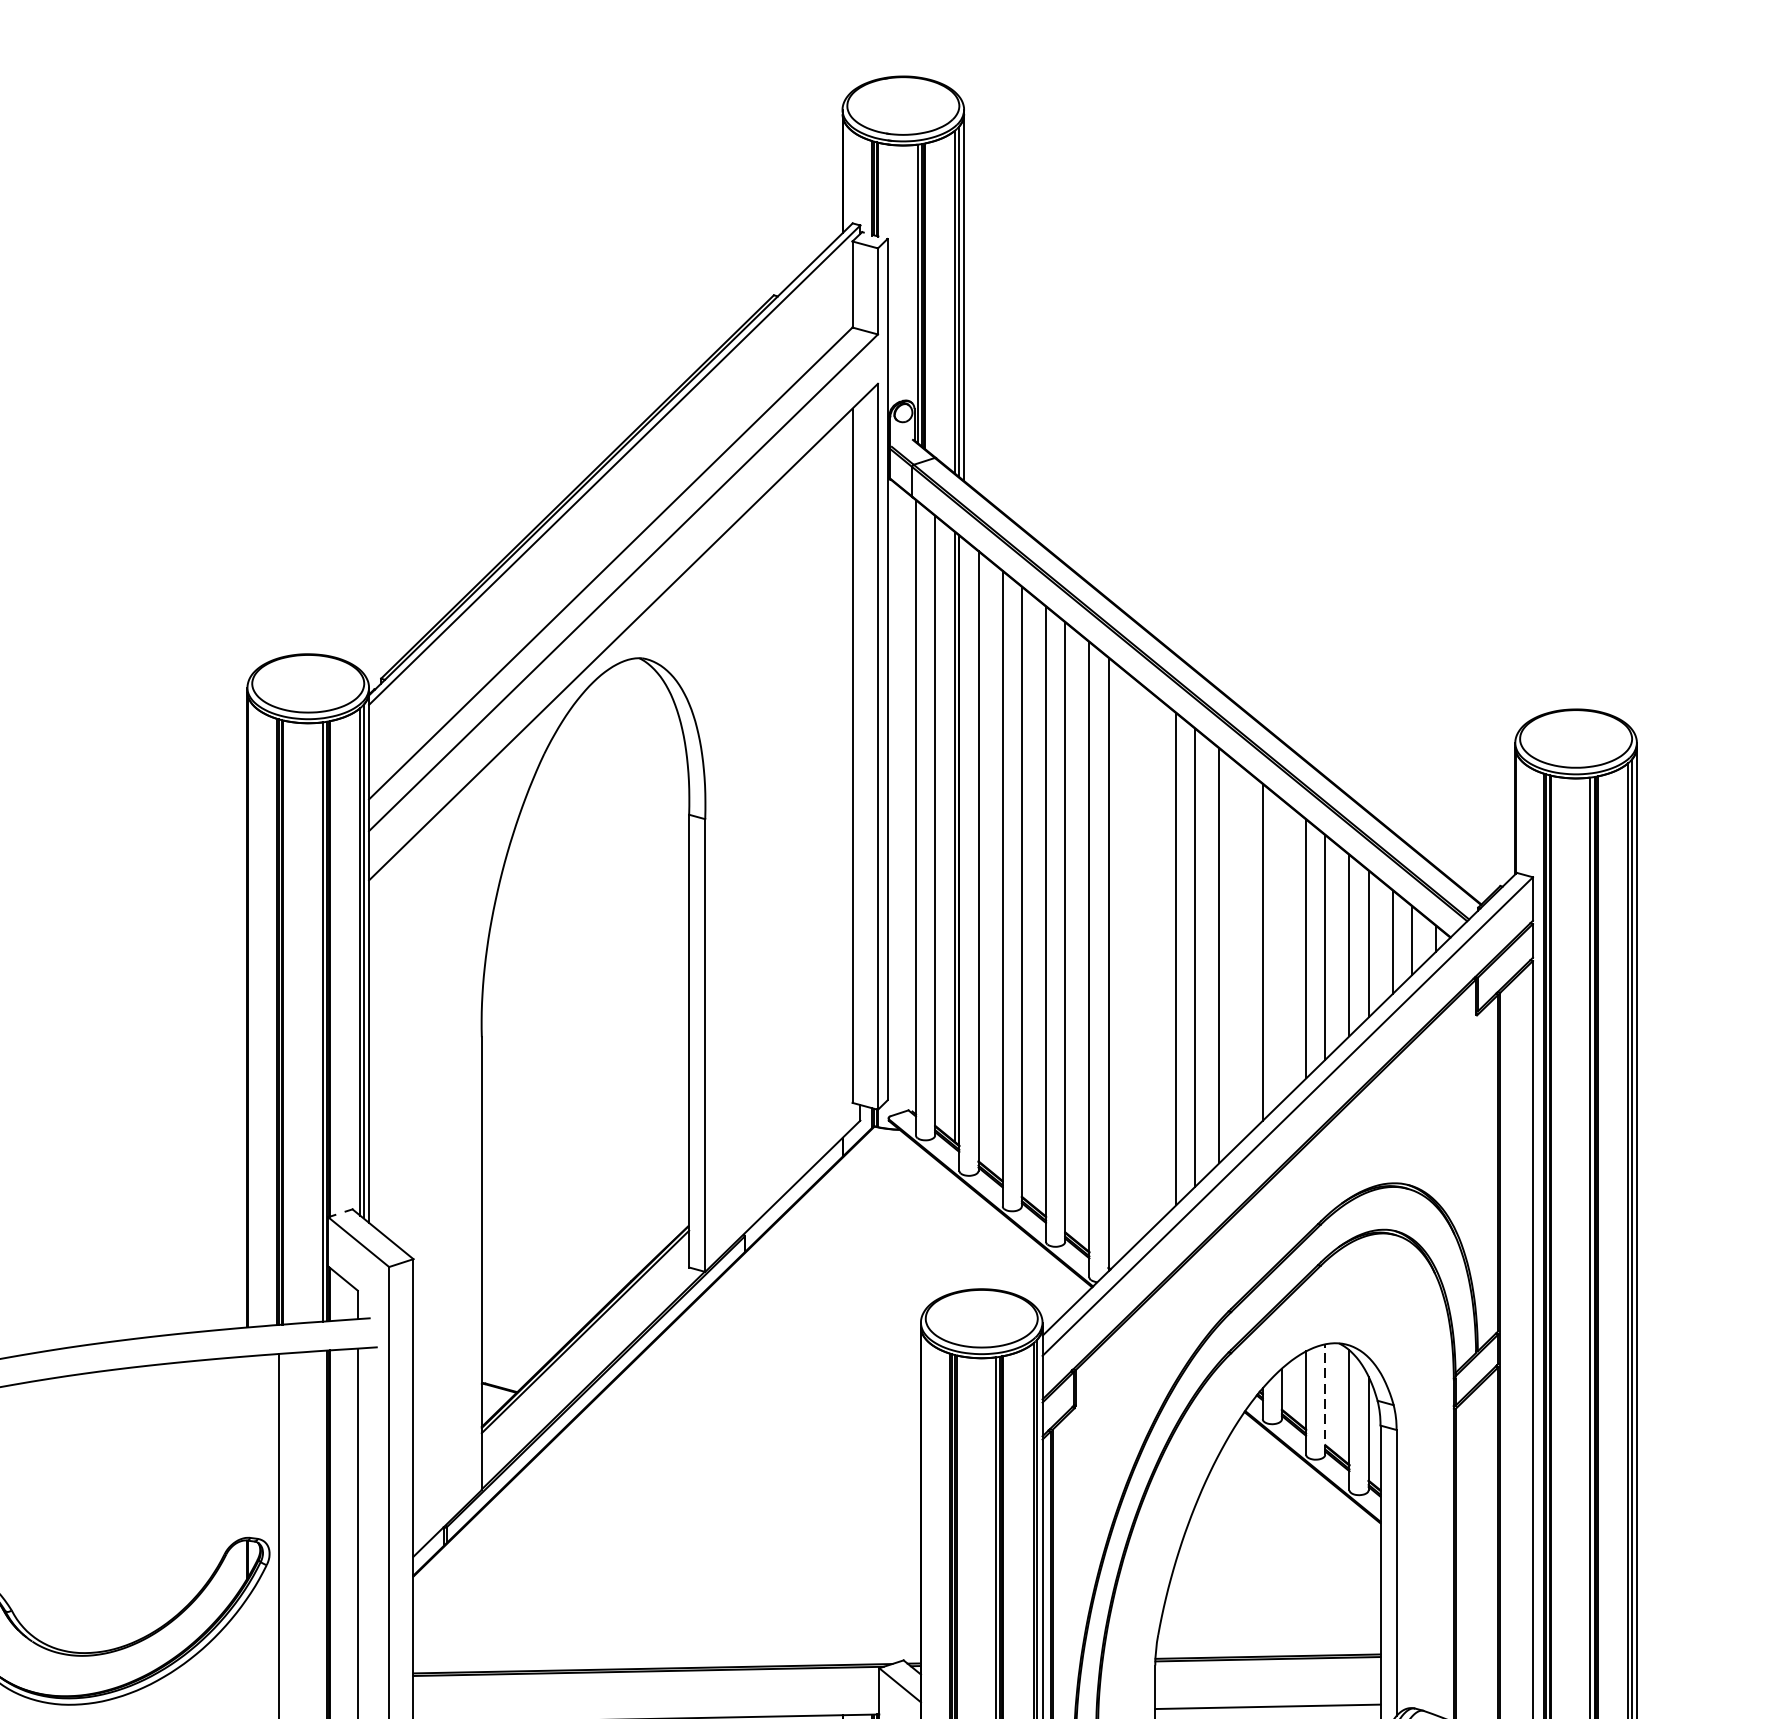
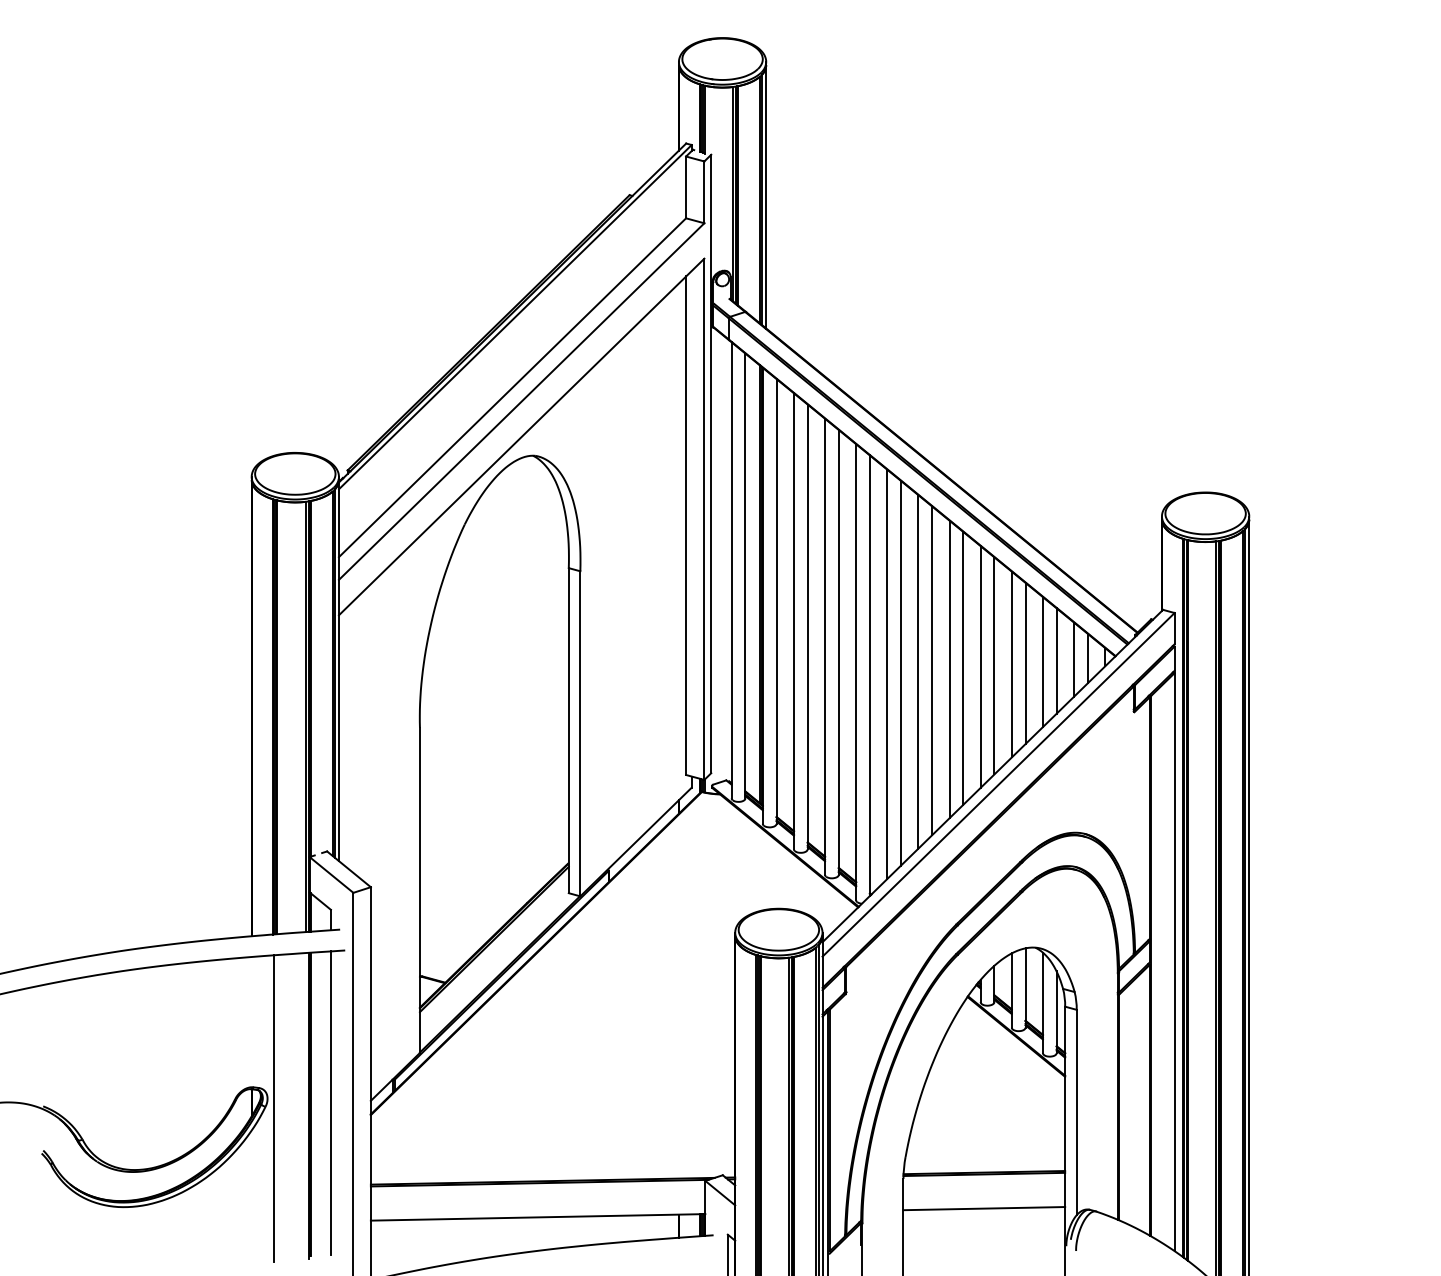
line: (1282, 950) -> (994, 665), added
line: (1238, 953) -> (963, 667), added
line: (1152, 960) -> (901, 672), added
line: (1133, 962) -> (887, 674), added
line: (1325, 1398) -> (1025, 987), dashed -> solid

